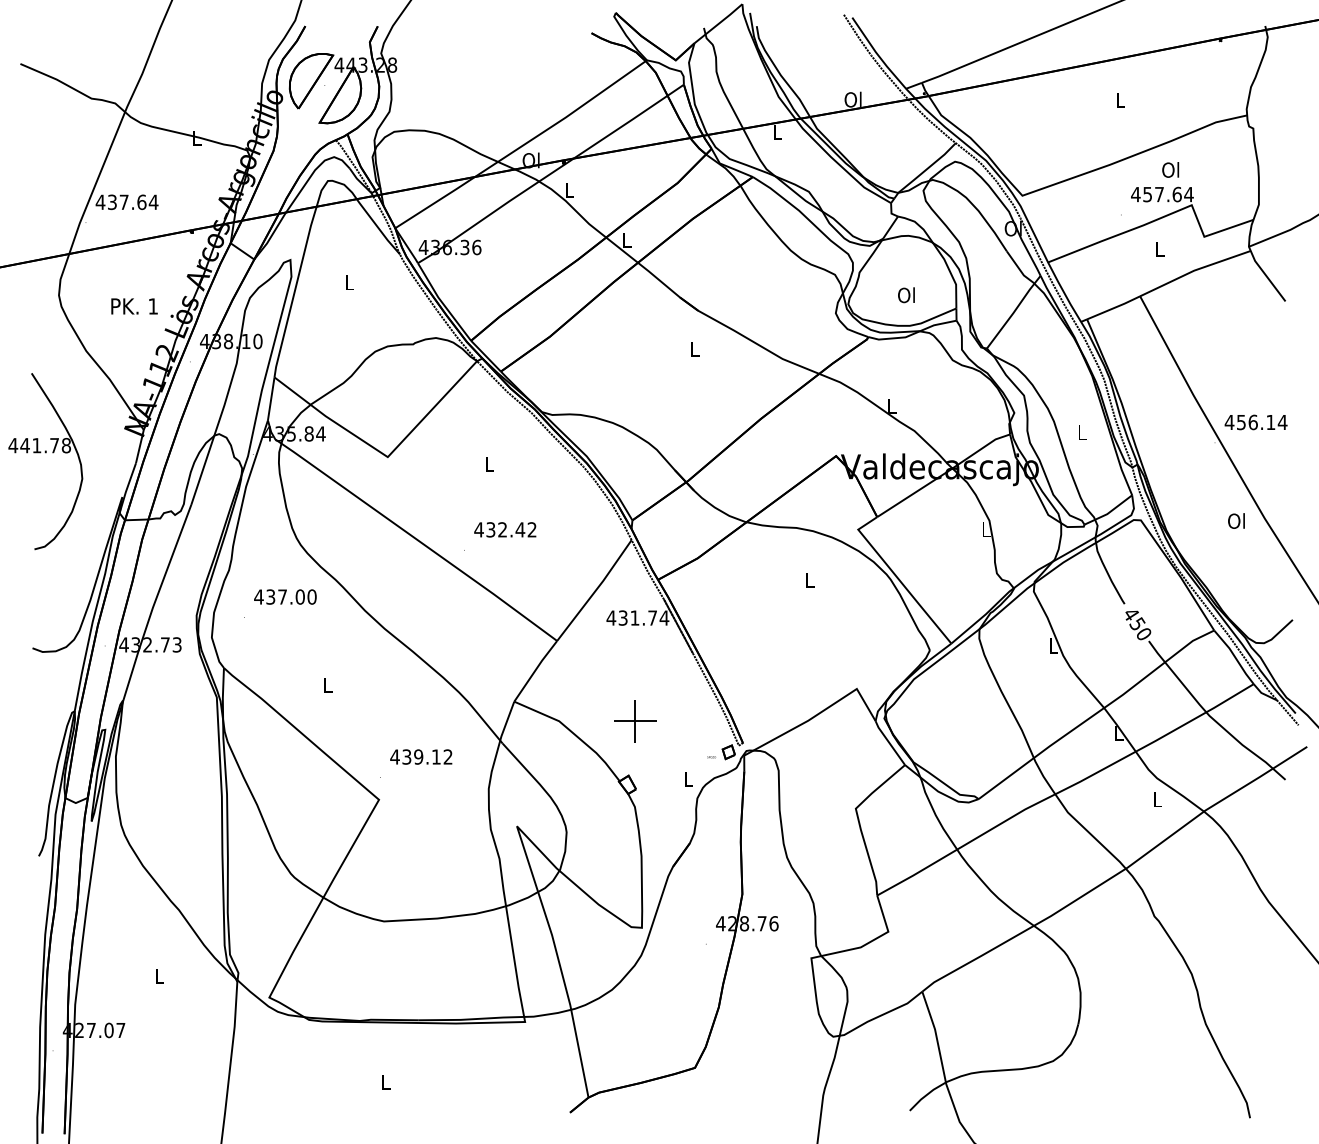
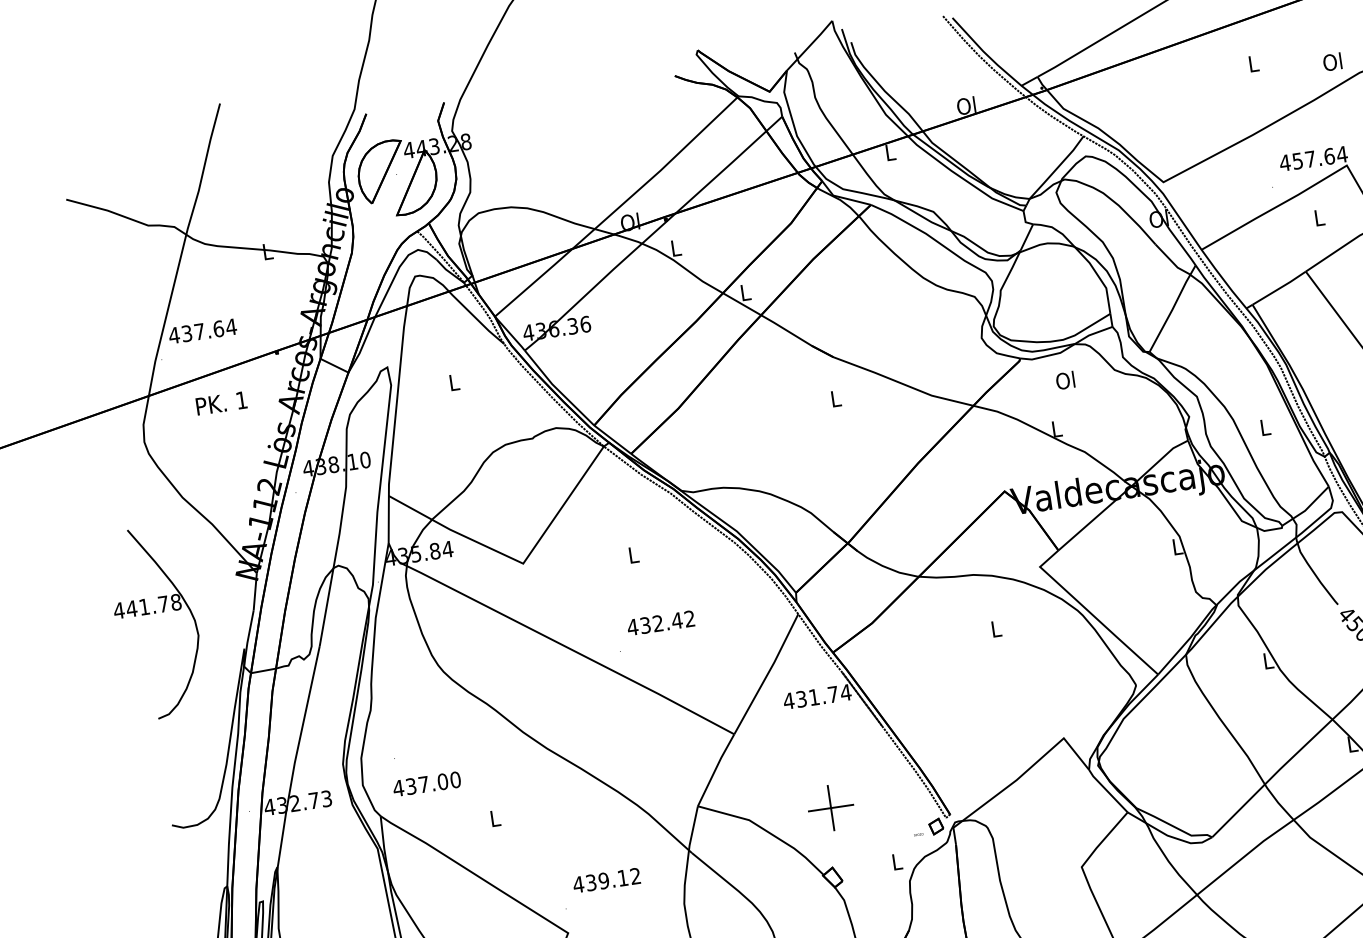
text: (1170, 169) -> (1332, 61), moved
text: (906, 295) -> (1065, 380), moved
text: (134, 306) -> (221, 403), moved
text: (285, 596) -> (426, 783), moved

